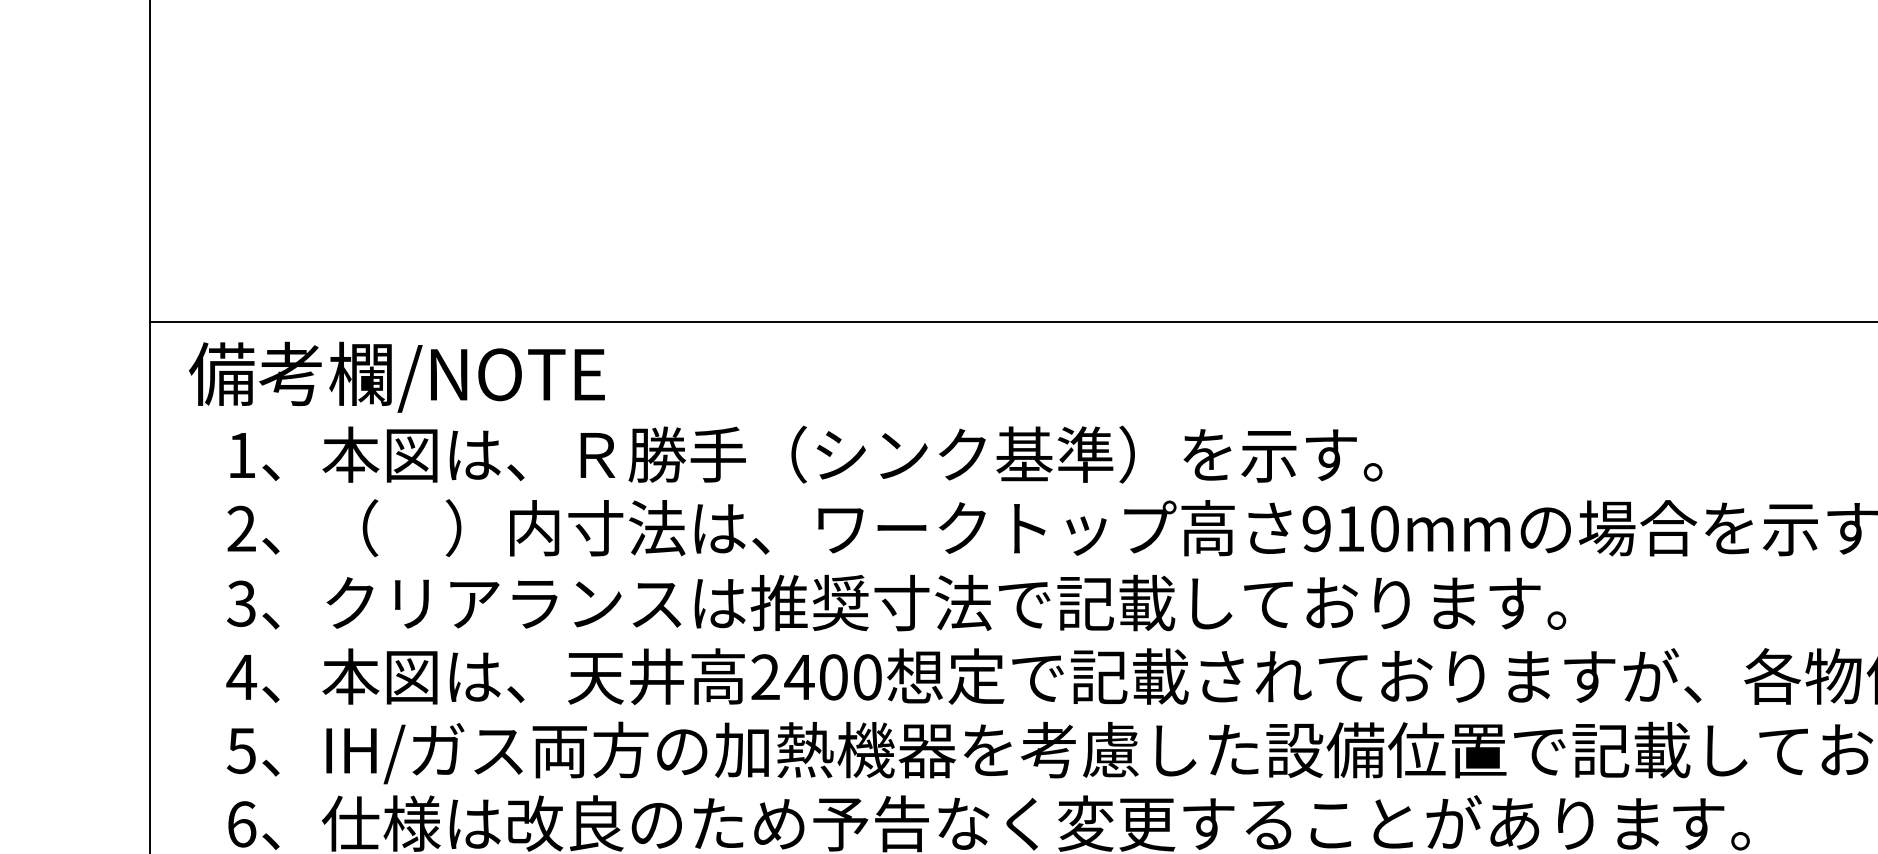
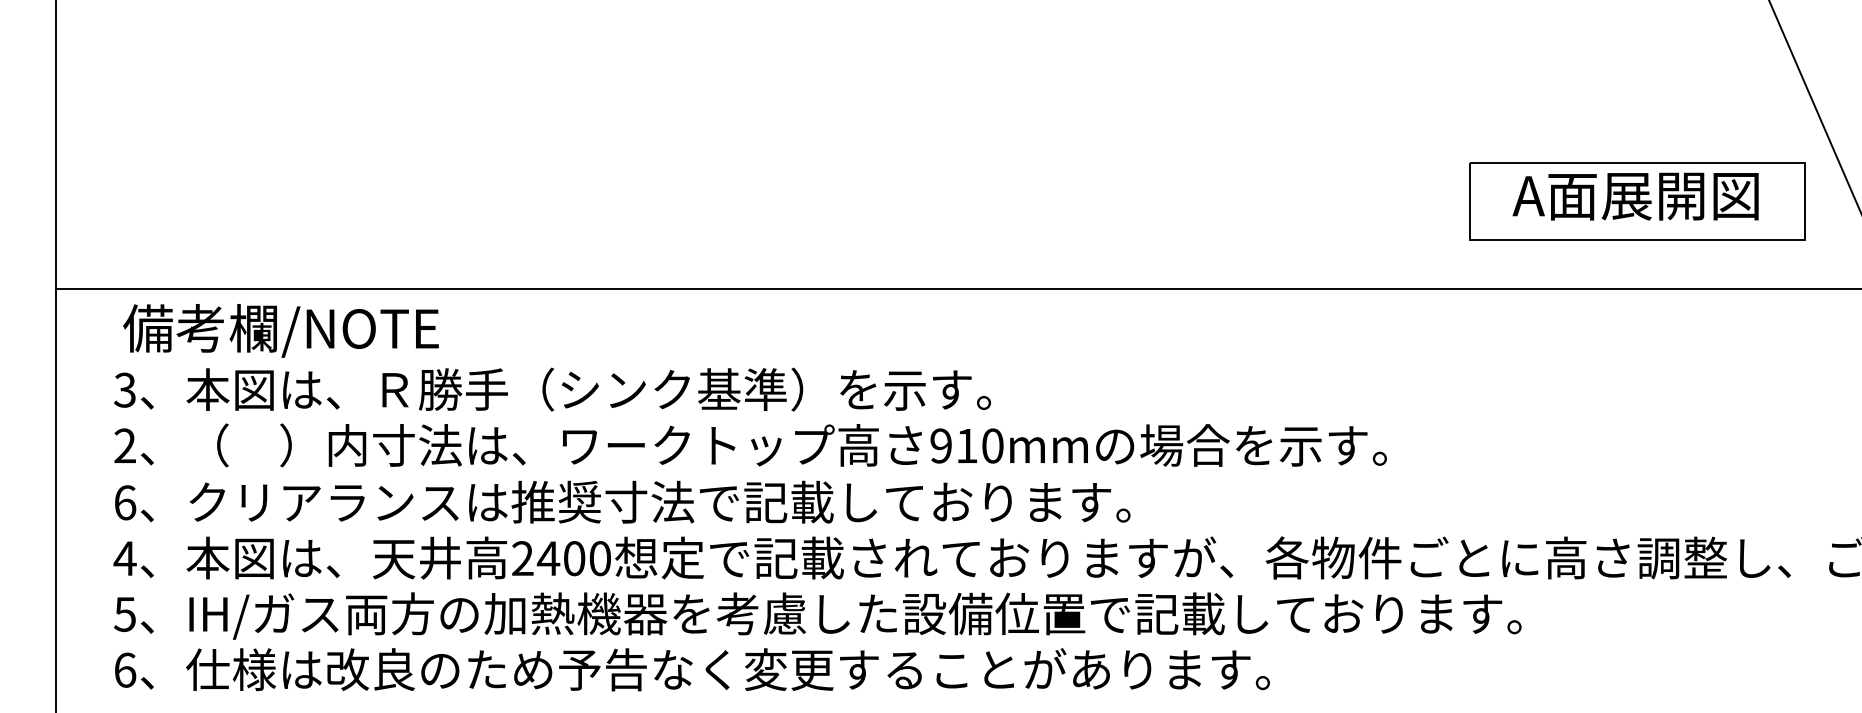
text: (396, 376) -> (280, 330), moved
text: (240, 454) -> (124, 389), 1 -> 3
text: (242, 603) -> (125, 502), 3 -> 6

